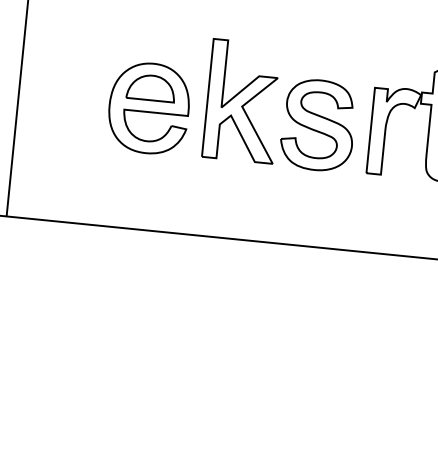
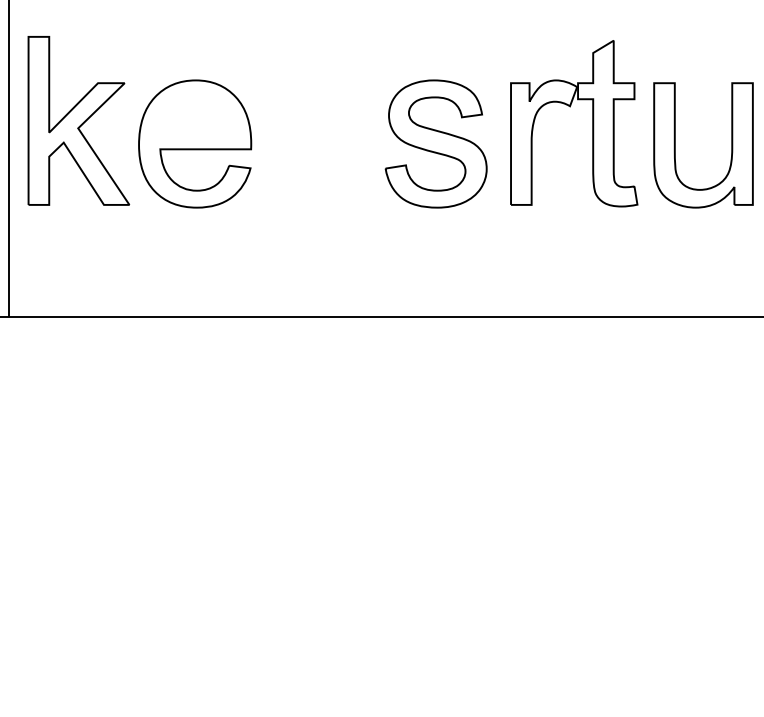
part: (151, 87) -> (195, 114), removed
part: (242, 101) -> (78, 120), moved

